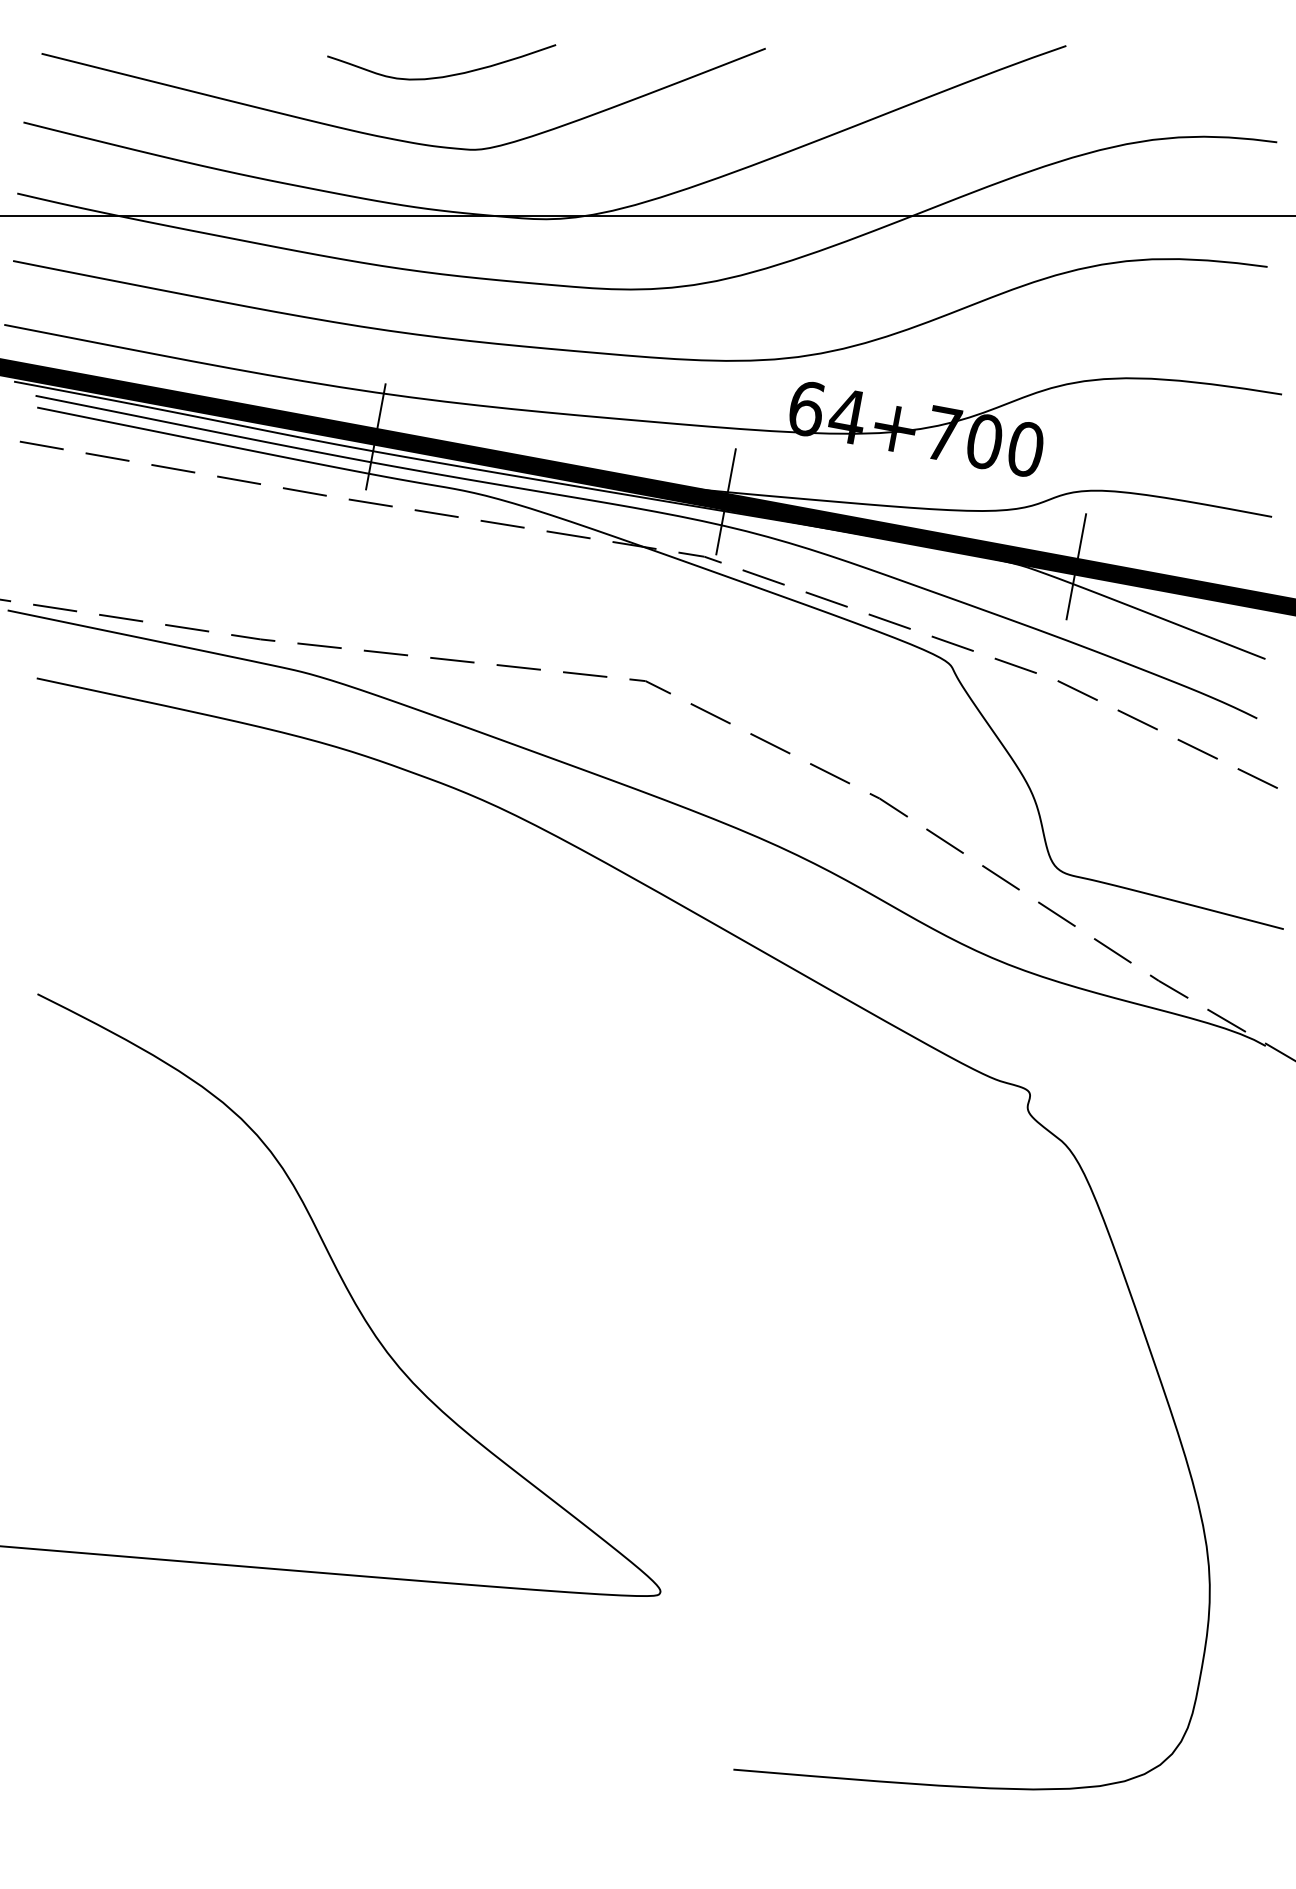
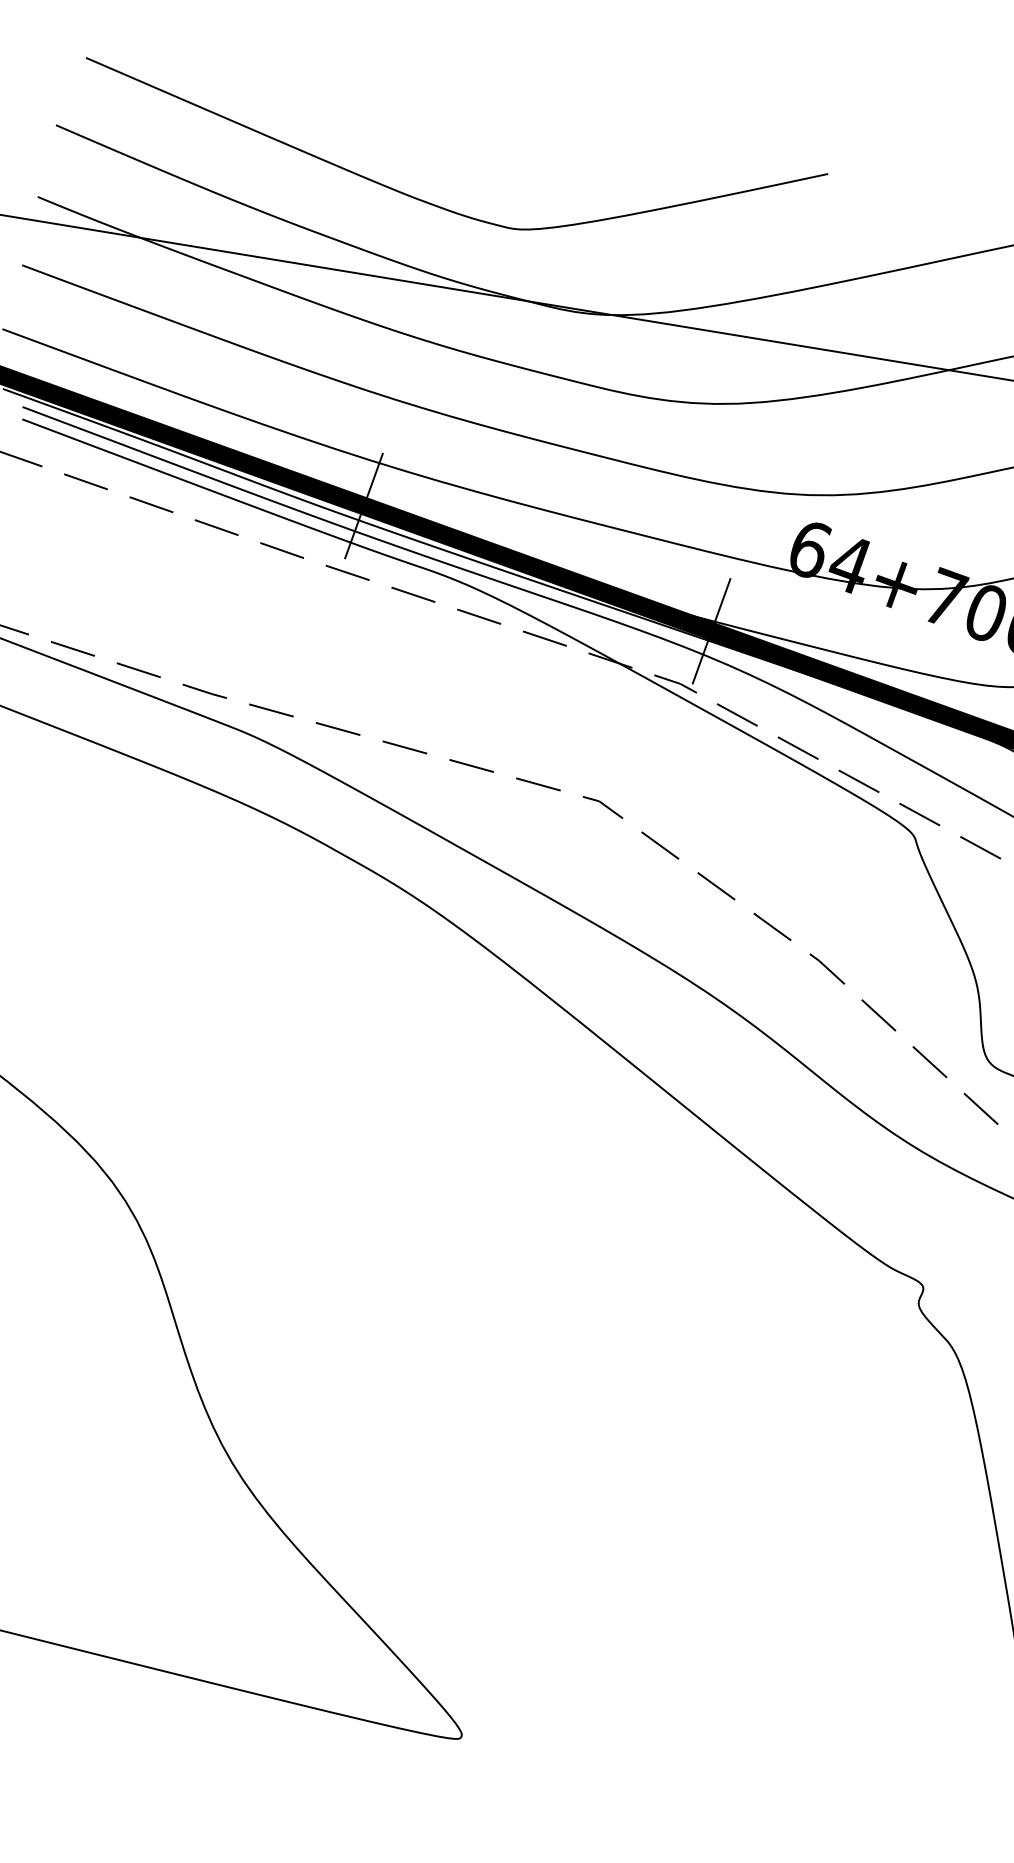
curve: (445, 75) -> (495, 147), removed

